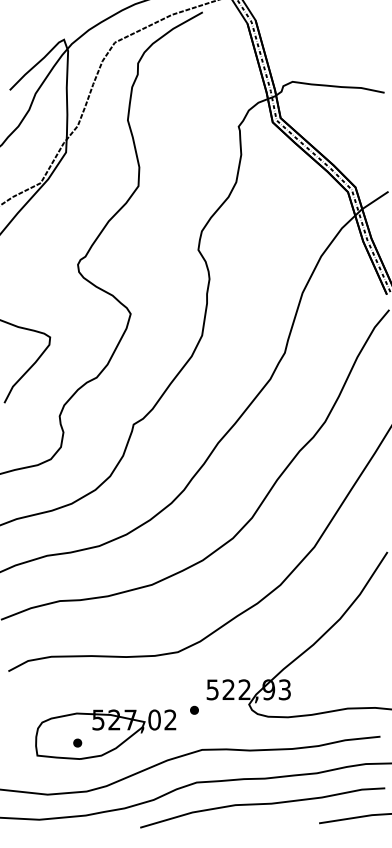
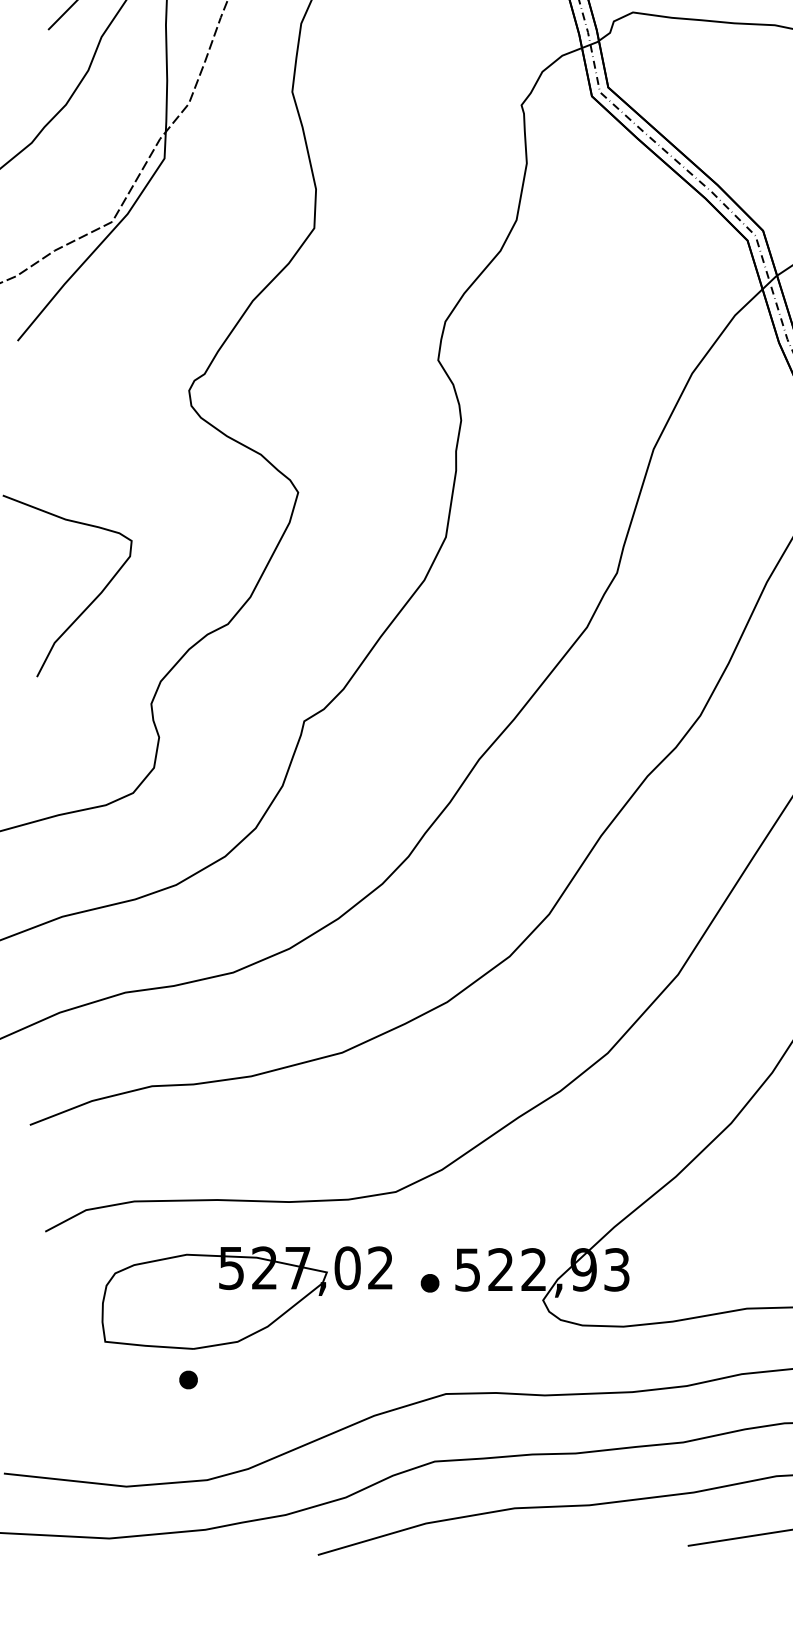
part: (194, 709) -> (430, 1281), moved
part: (105, 734) -> (246, 1298), moved

